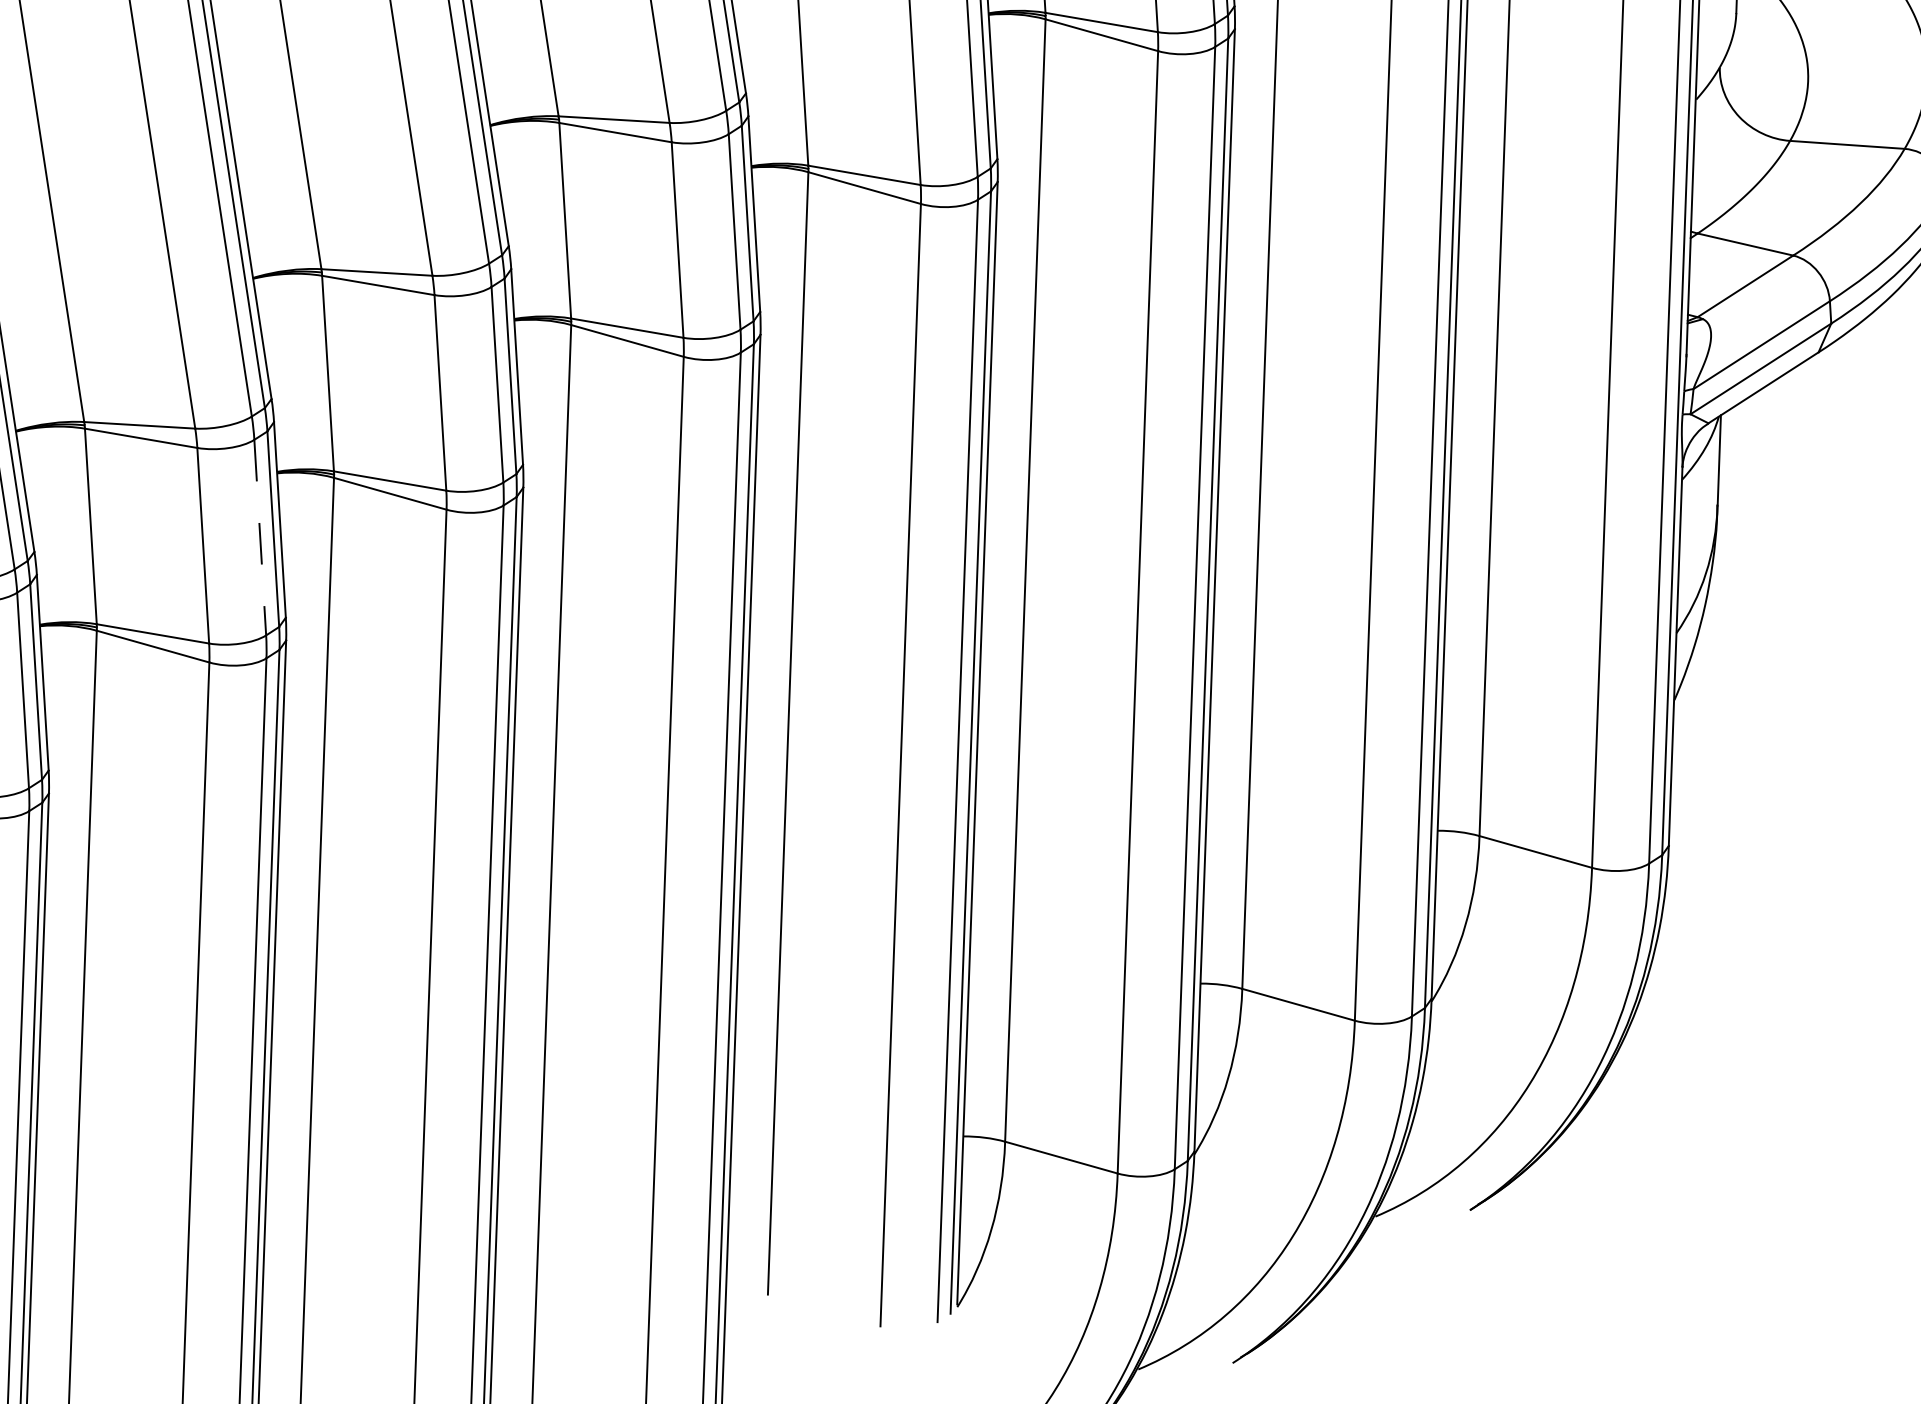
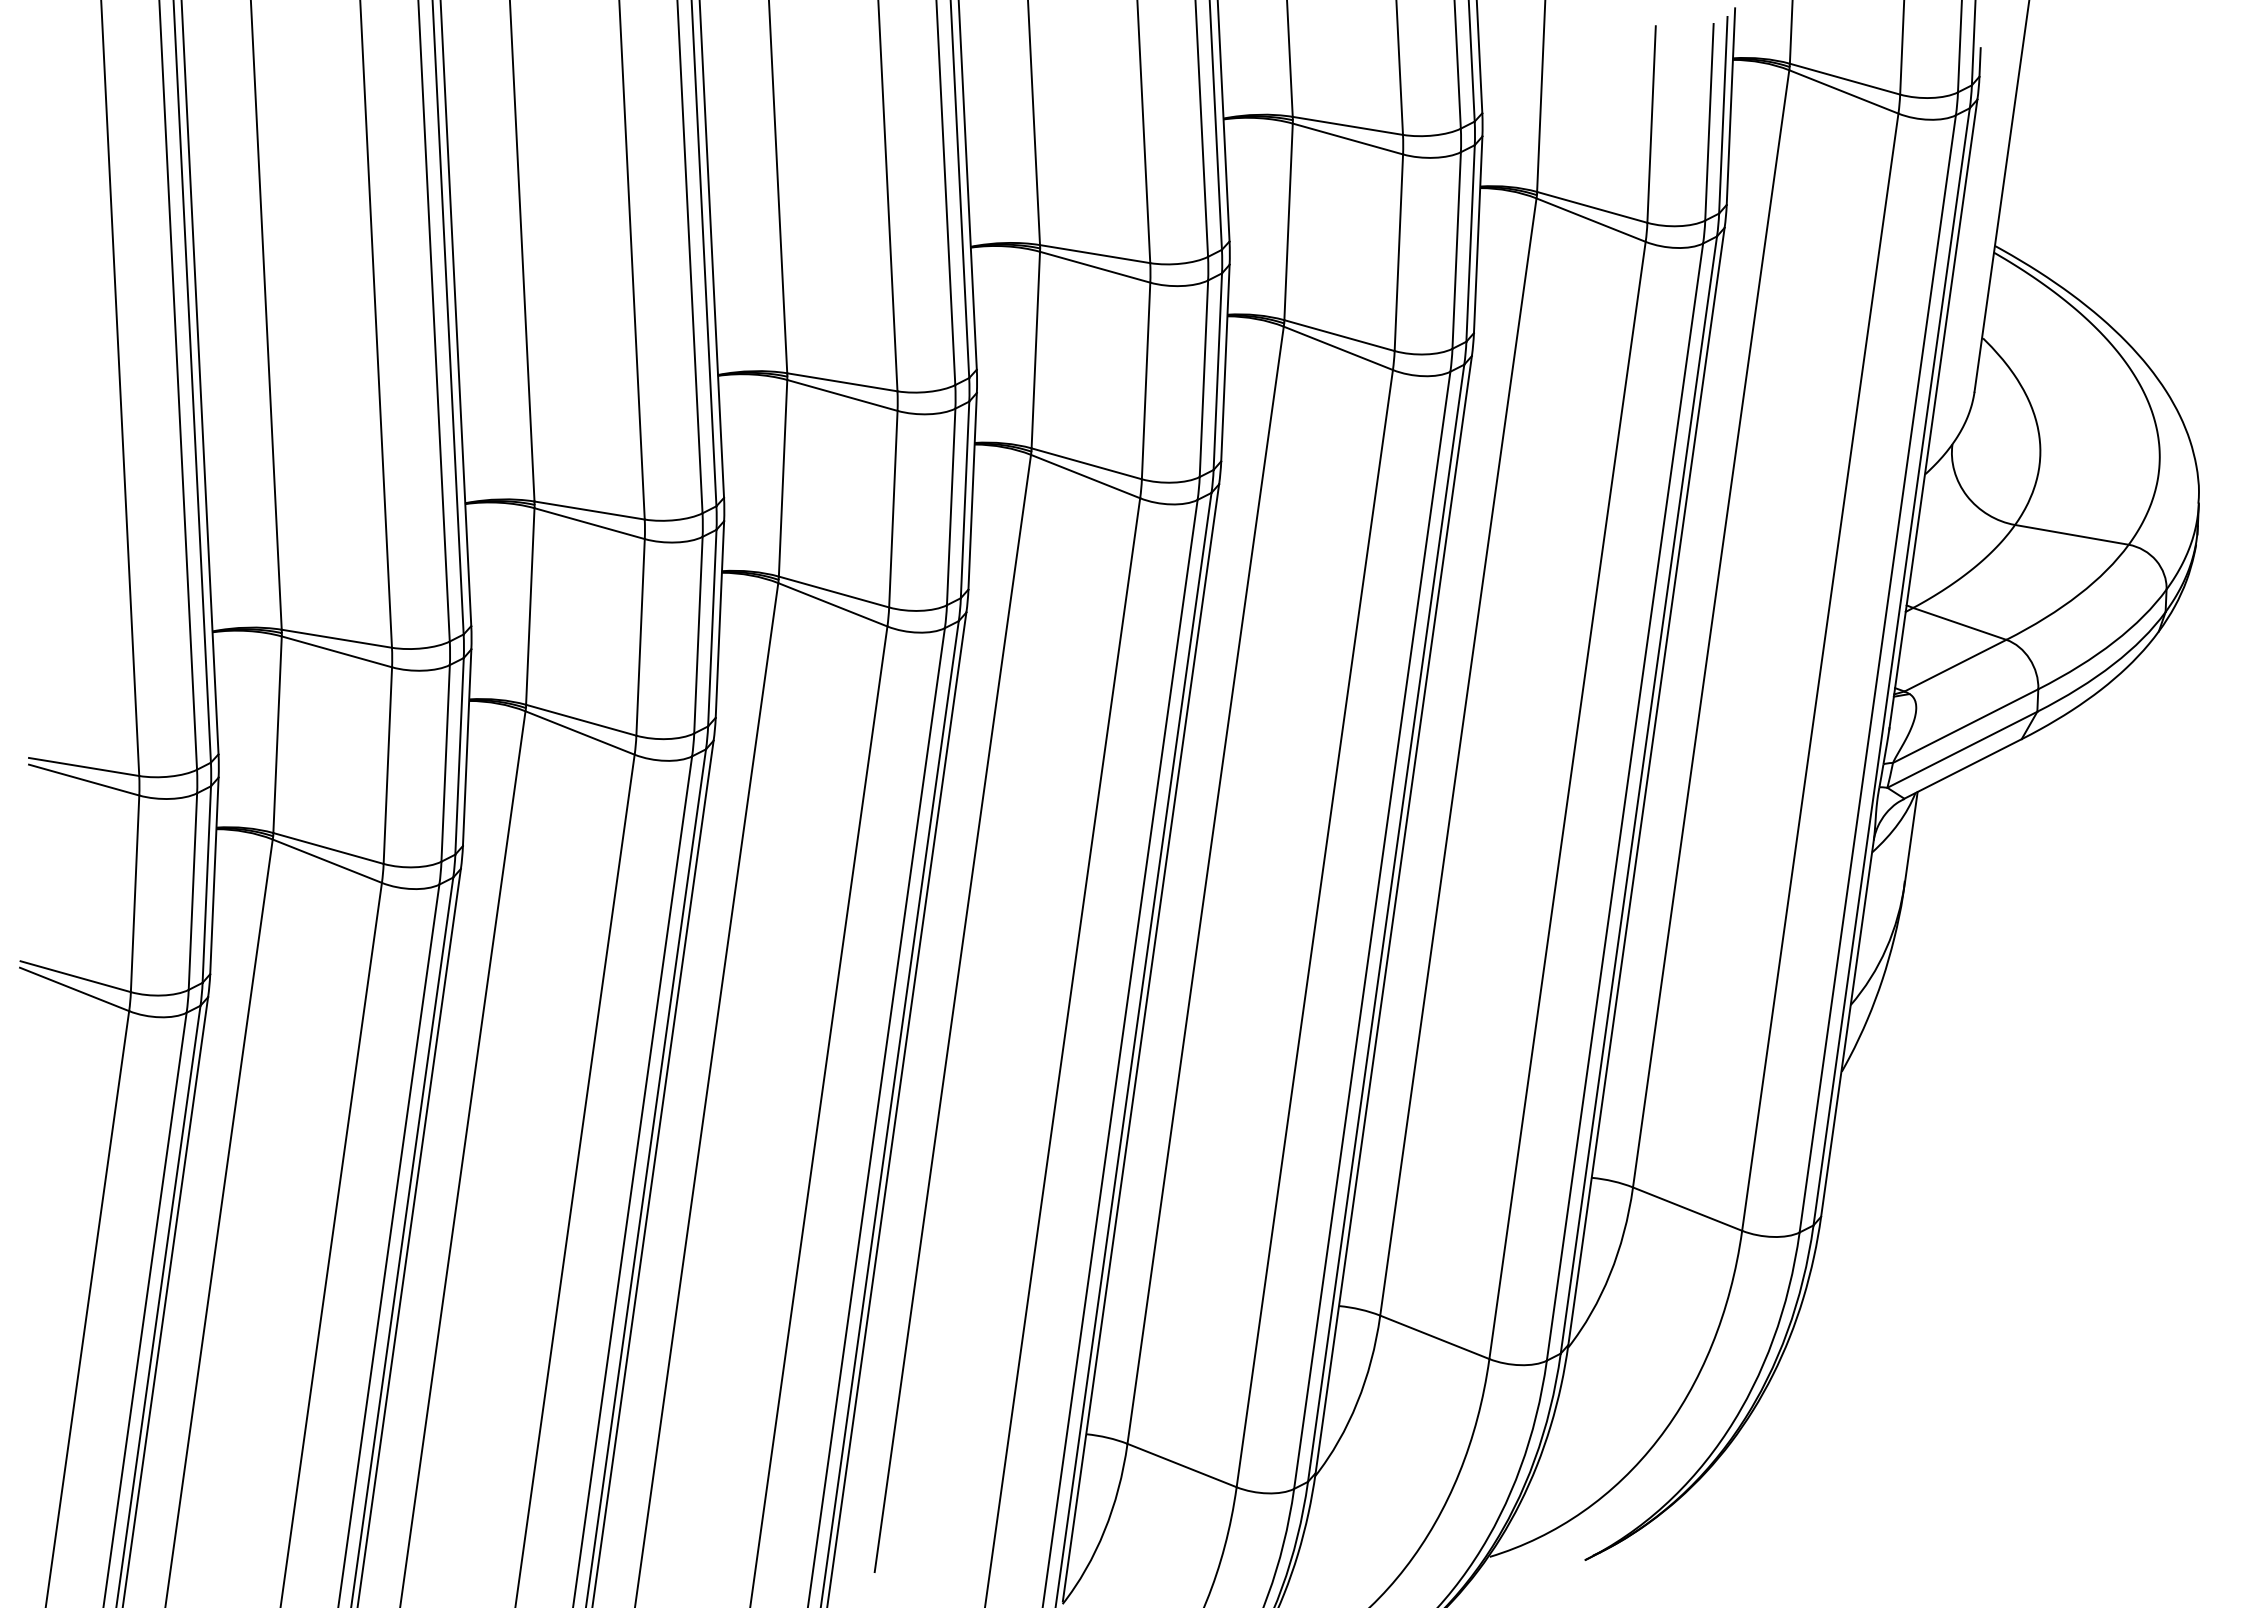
line: (260, 537) -> (445, 763), dashed -> solid

